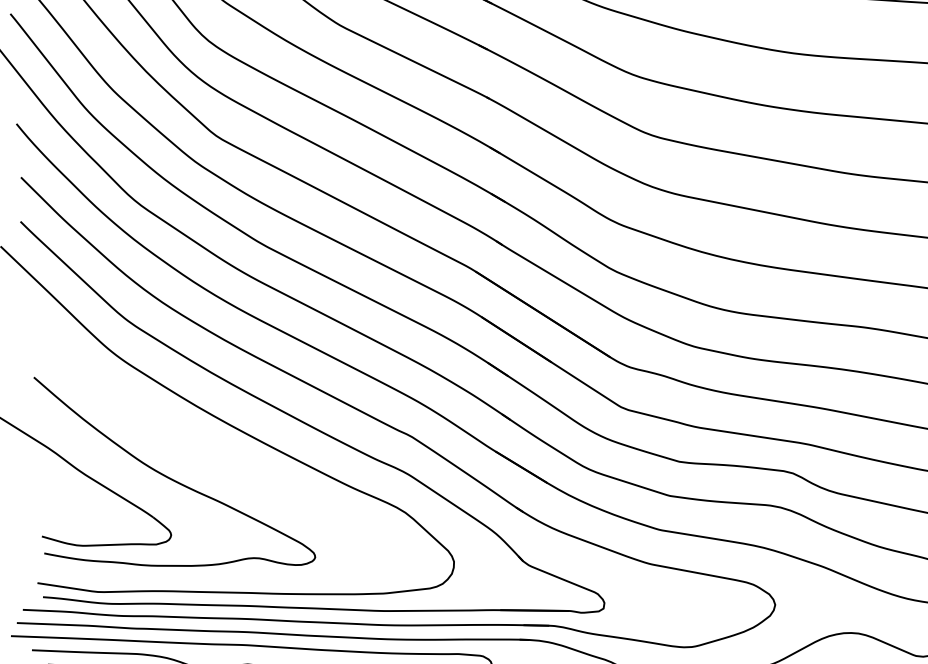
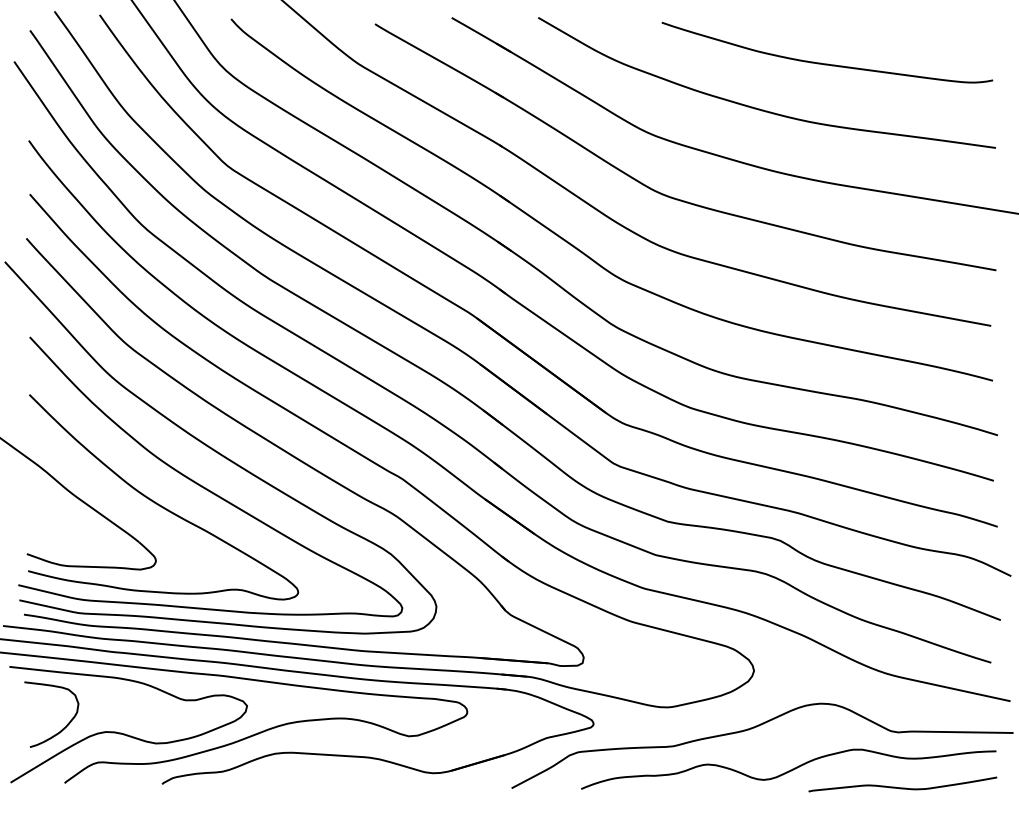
curve: (212, 456) -> (202, 485), added

